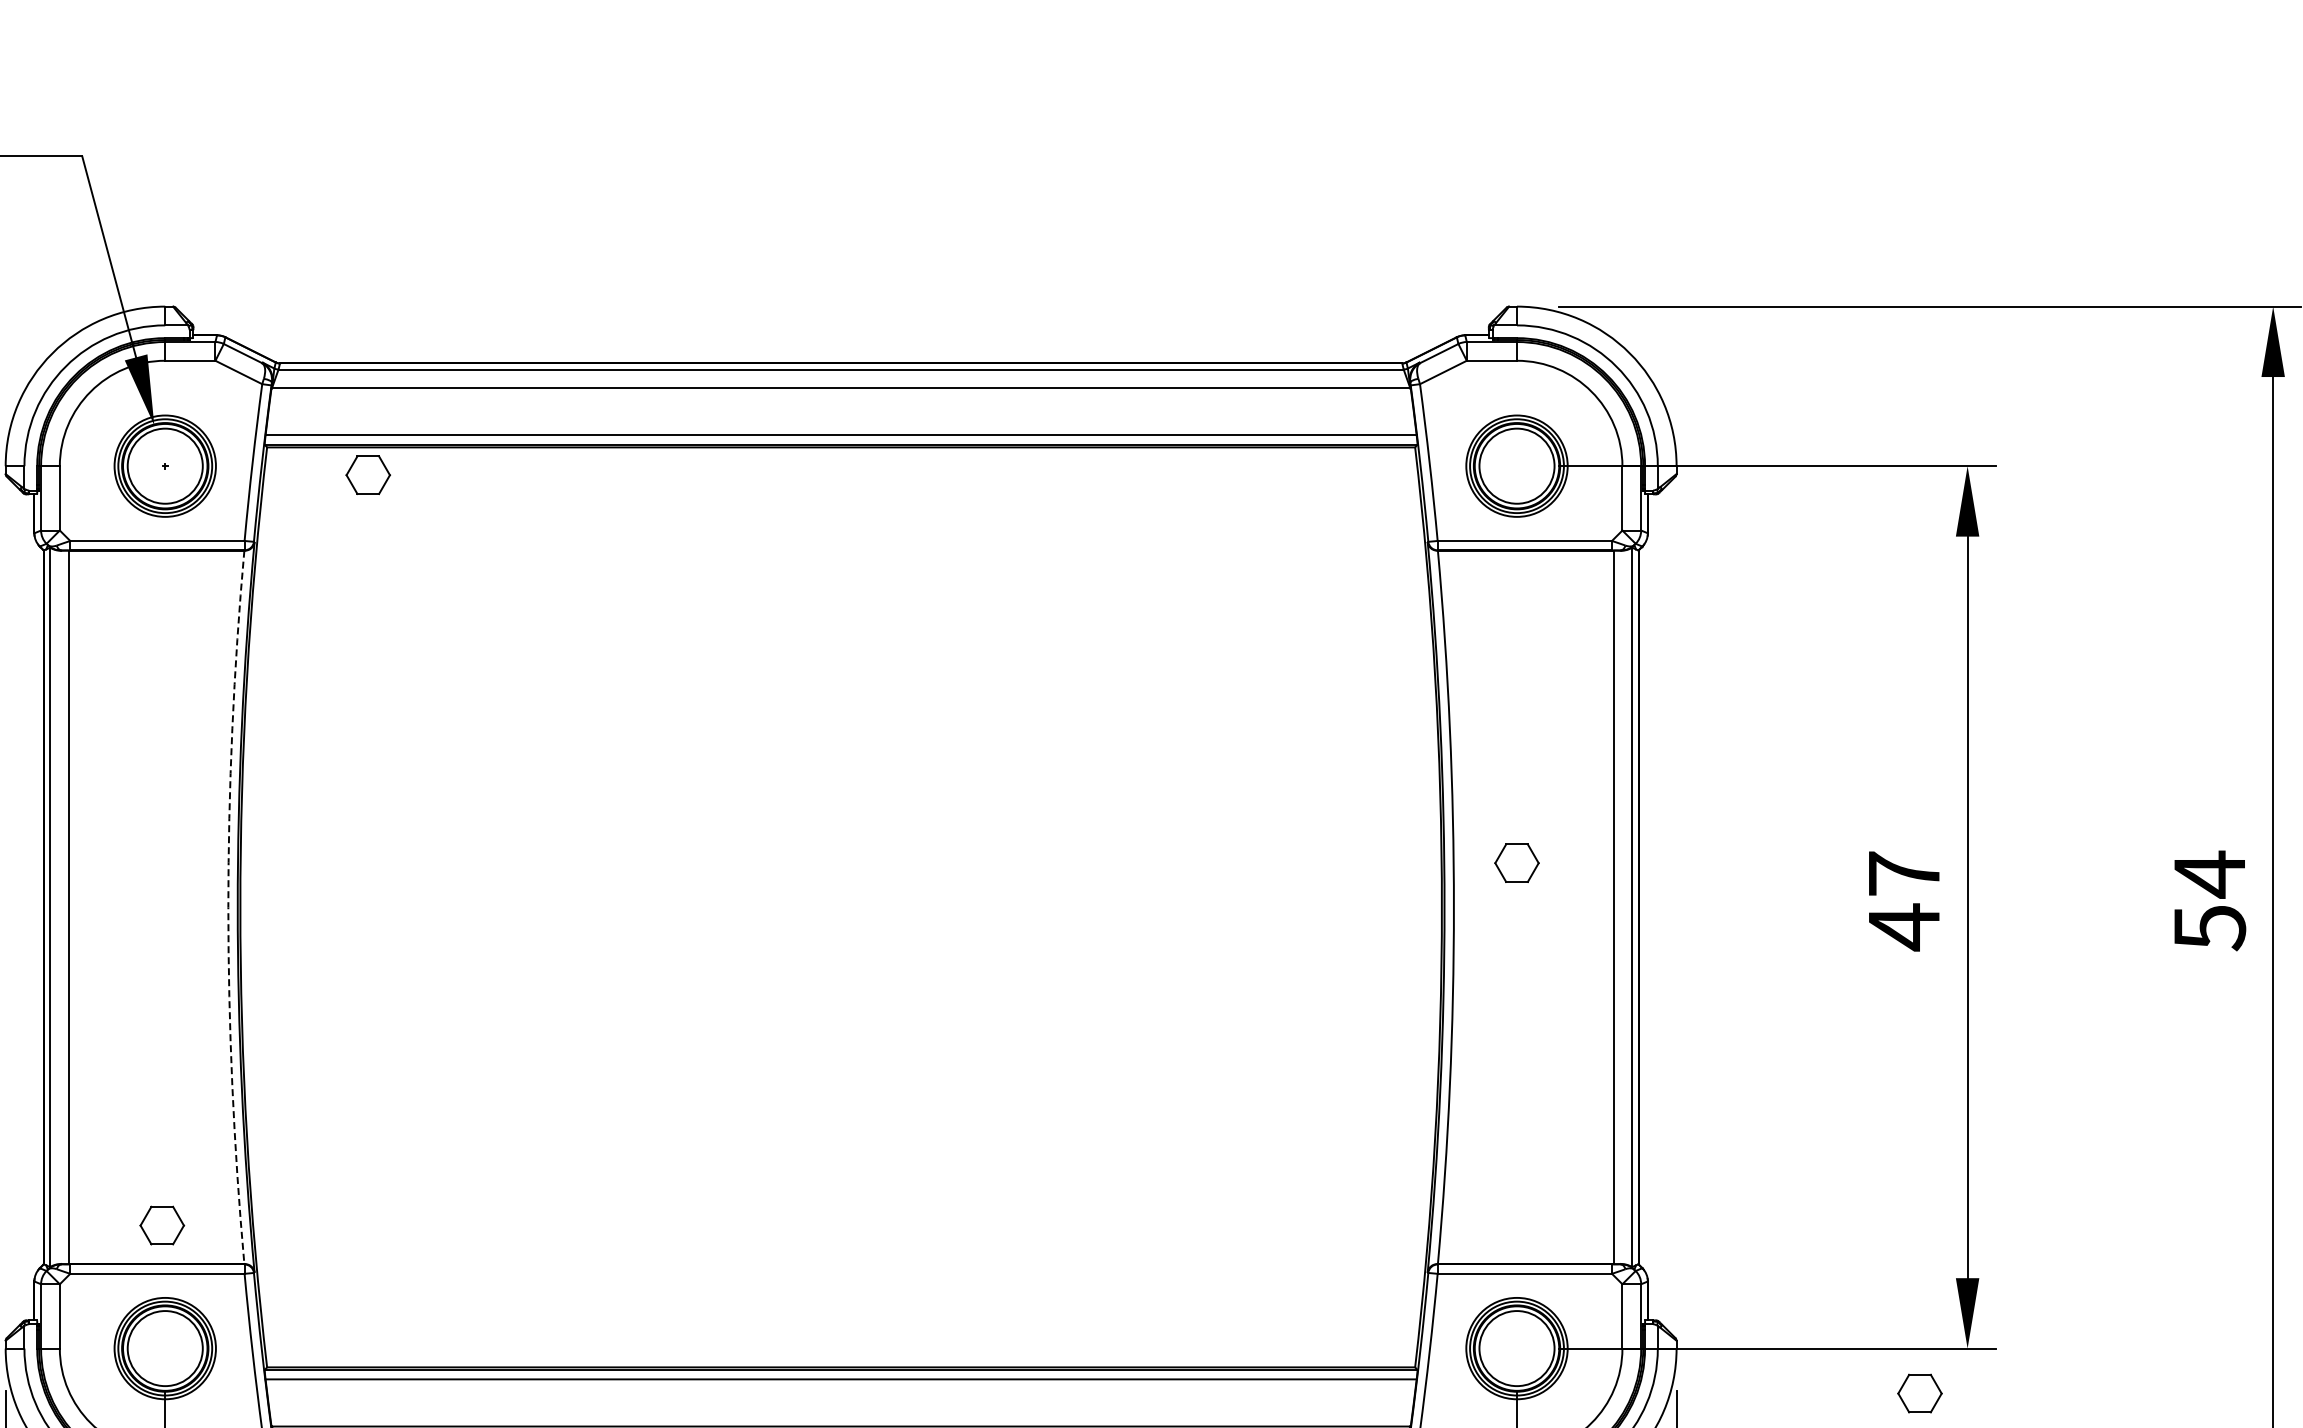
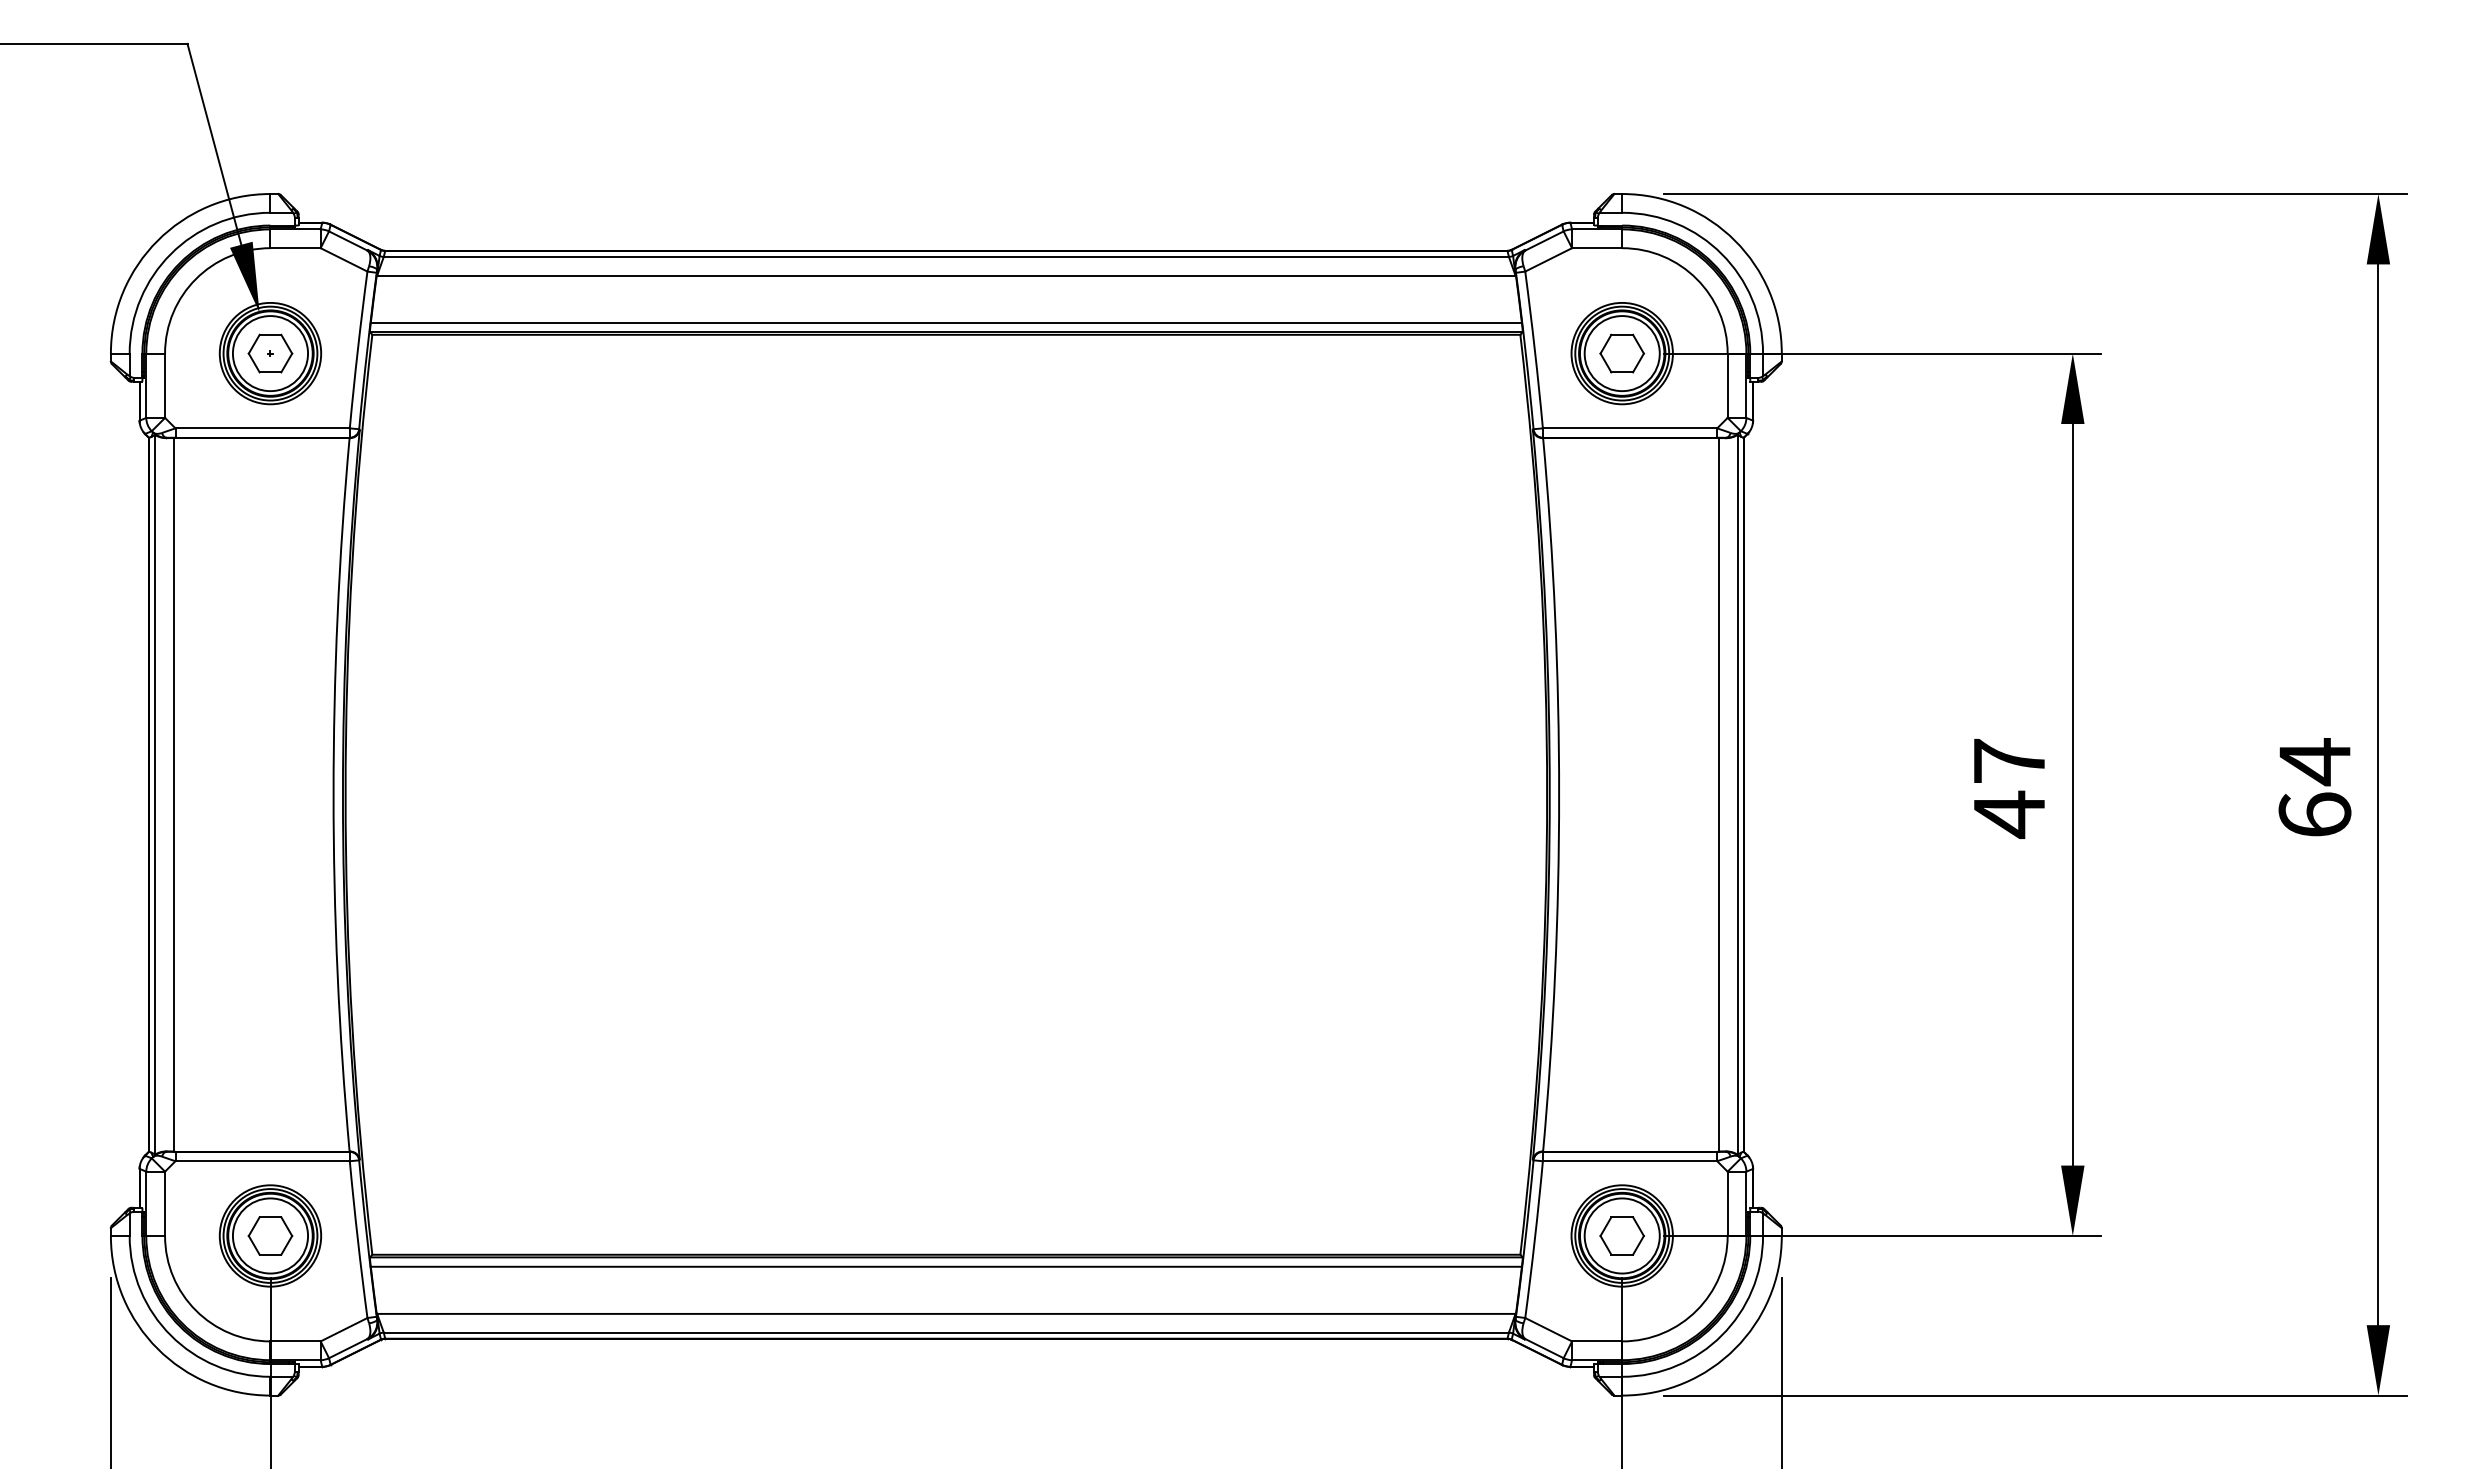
part: (368, 475) -> (270, 353), moved
part: (1516, 863) -> (1621, 353), moved
arc: (228, 907) -> (333, 794), dashed -> solid
text: (2209, 928) -> (2314, 815), 54 -> 64
part: (162, 1225) -> (270, 1235), moved
part: (1919, 1393) -> (1621, 1235), moved

